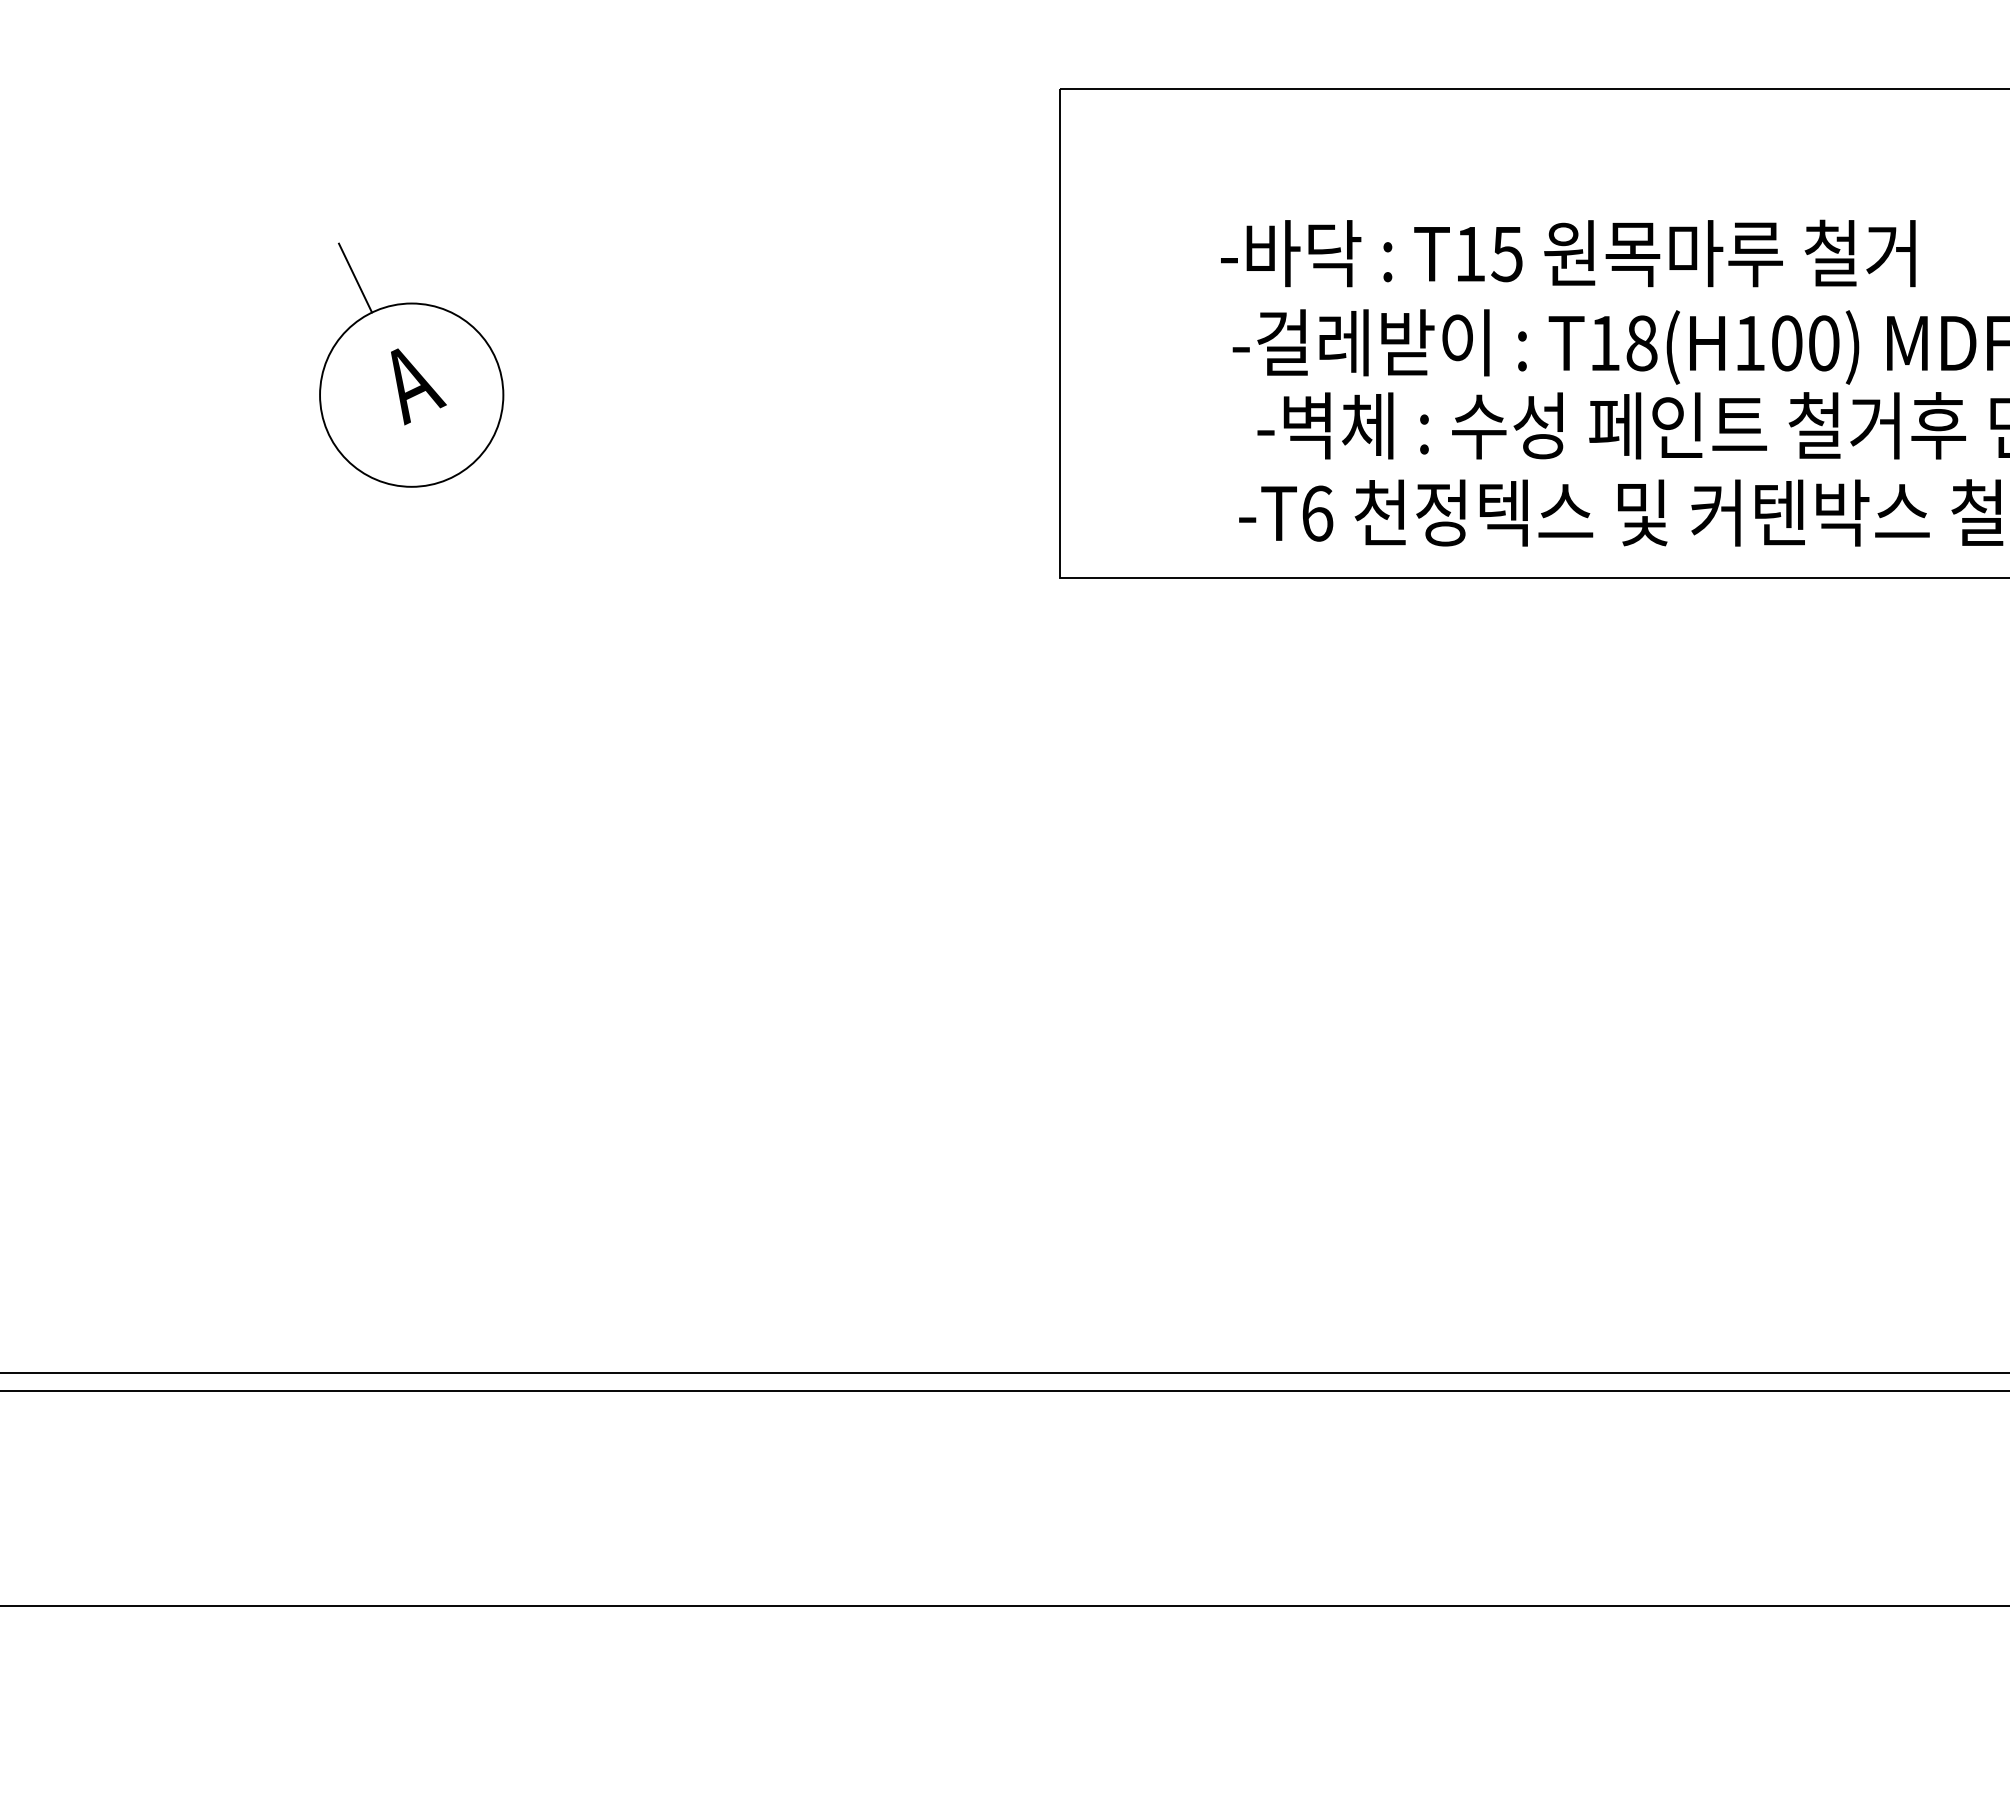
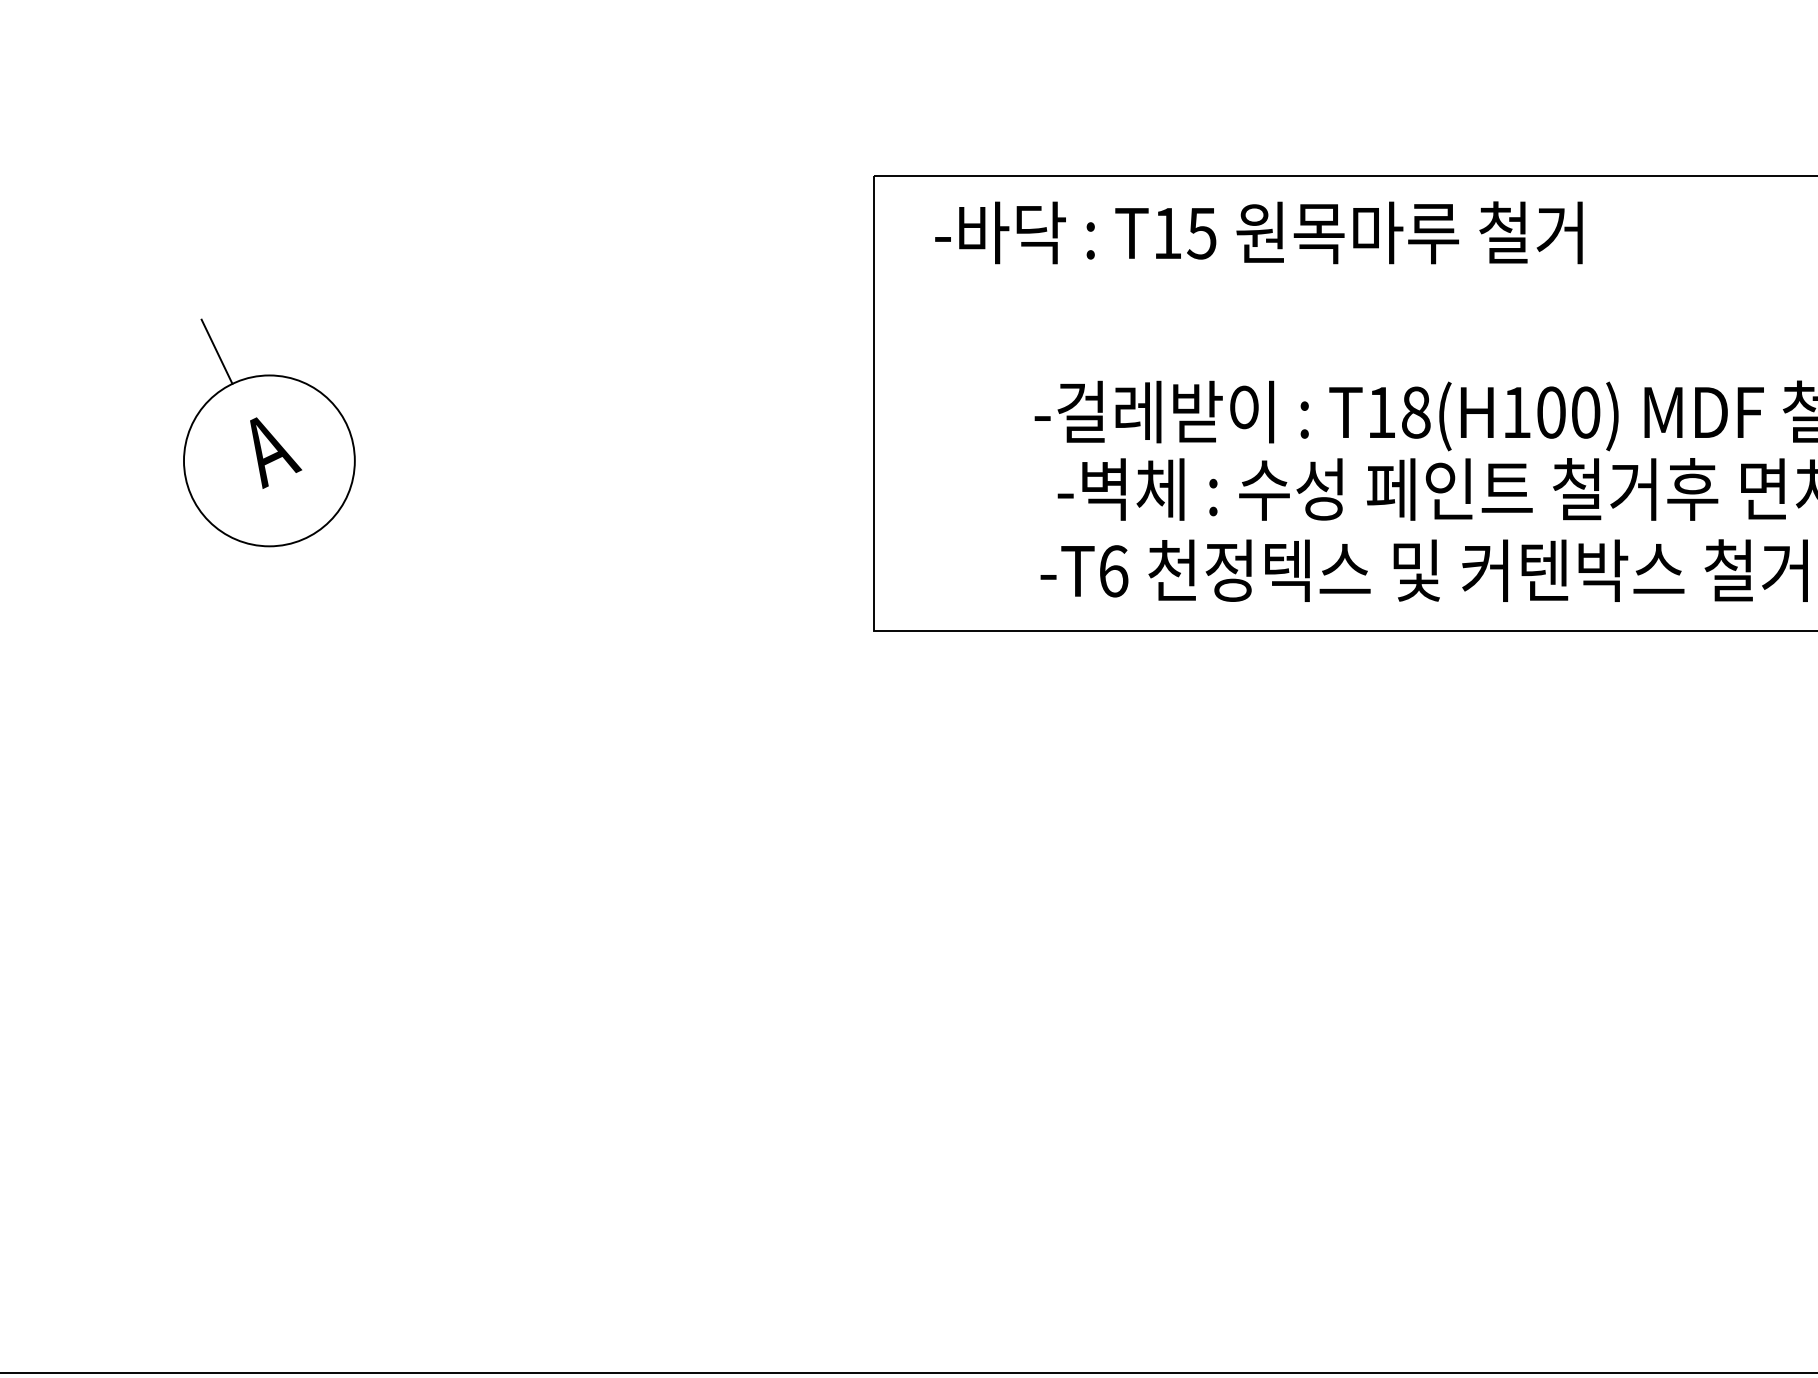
text: (1568, 253) -> (1259, 232), moved

